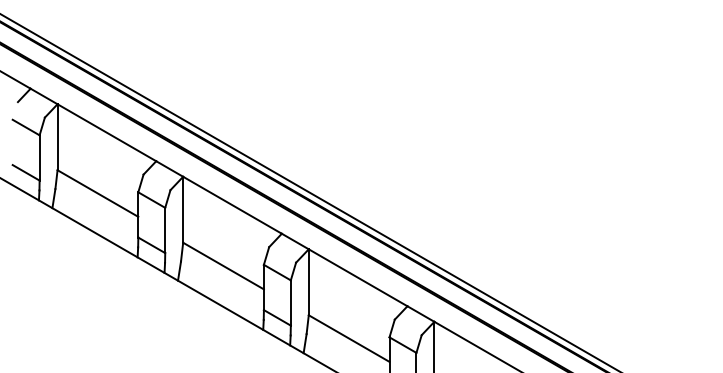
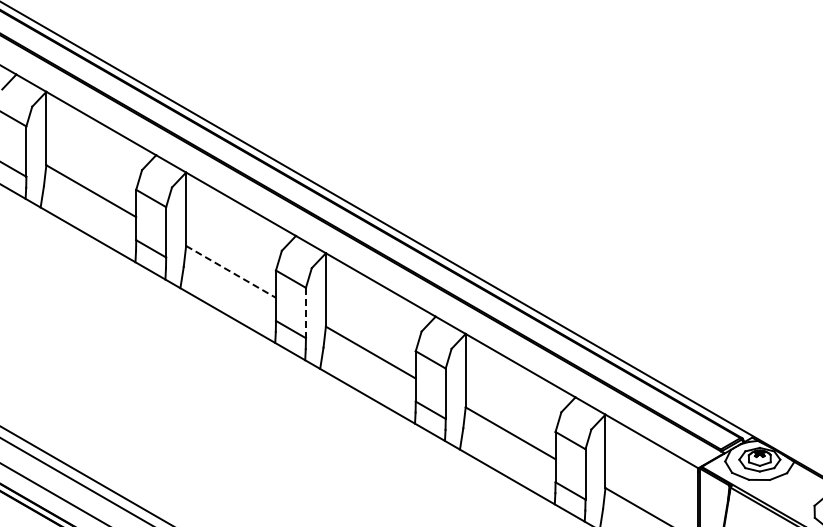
line: (223, 265) -> (231, 271), solid -> dashed
line: (290, 303) -> (305, 313), solid -> dashed

